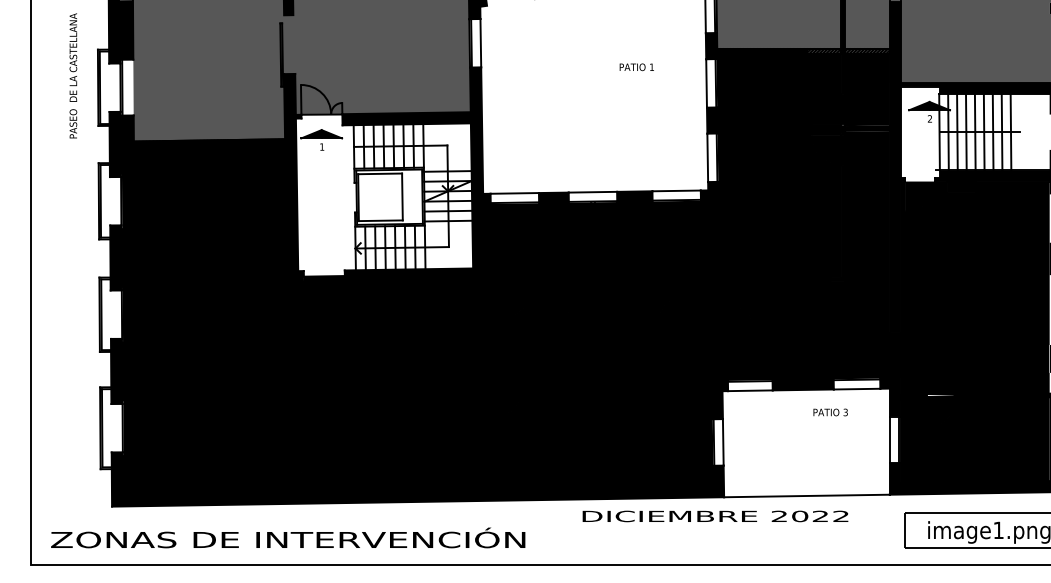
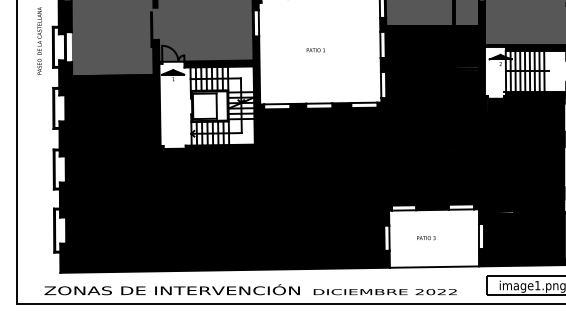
text: (636, 67) -> (315, 50), moved
text: (831, 413) -> (426, 238), moved
text: (714, 517) -> (384, 292), moved
text: (286, 537) -> (171, 289), moved

